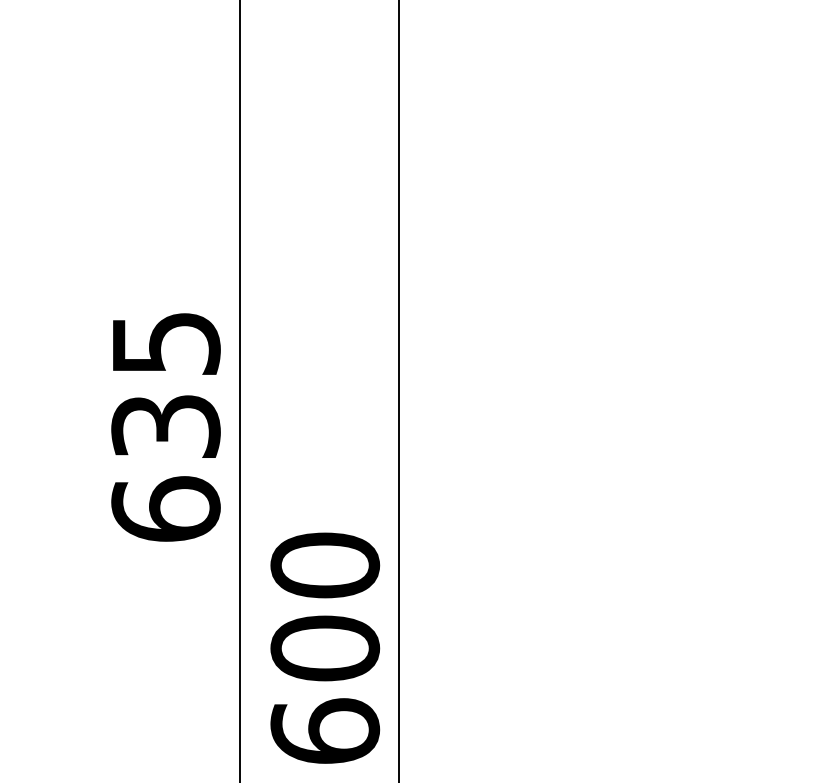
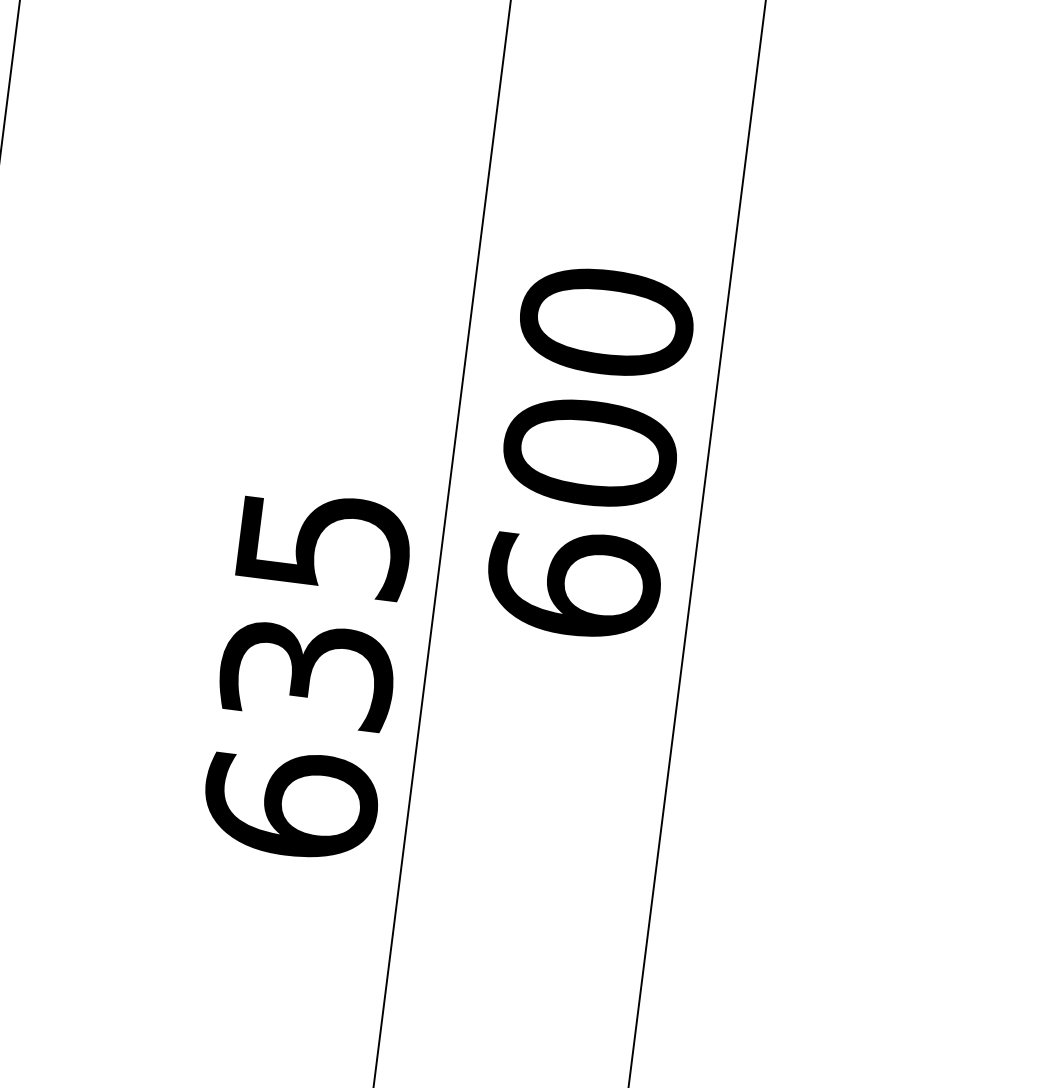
text: (165, 427) -> (306, 675), moved
text: (325, 647) -> (590, 451), moved

